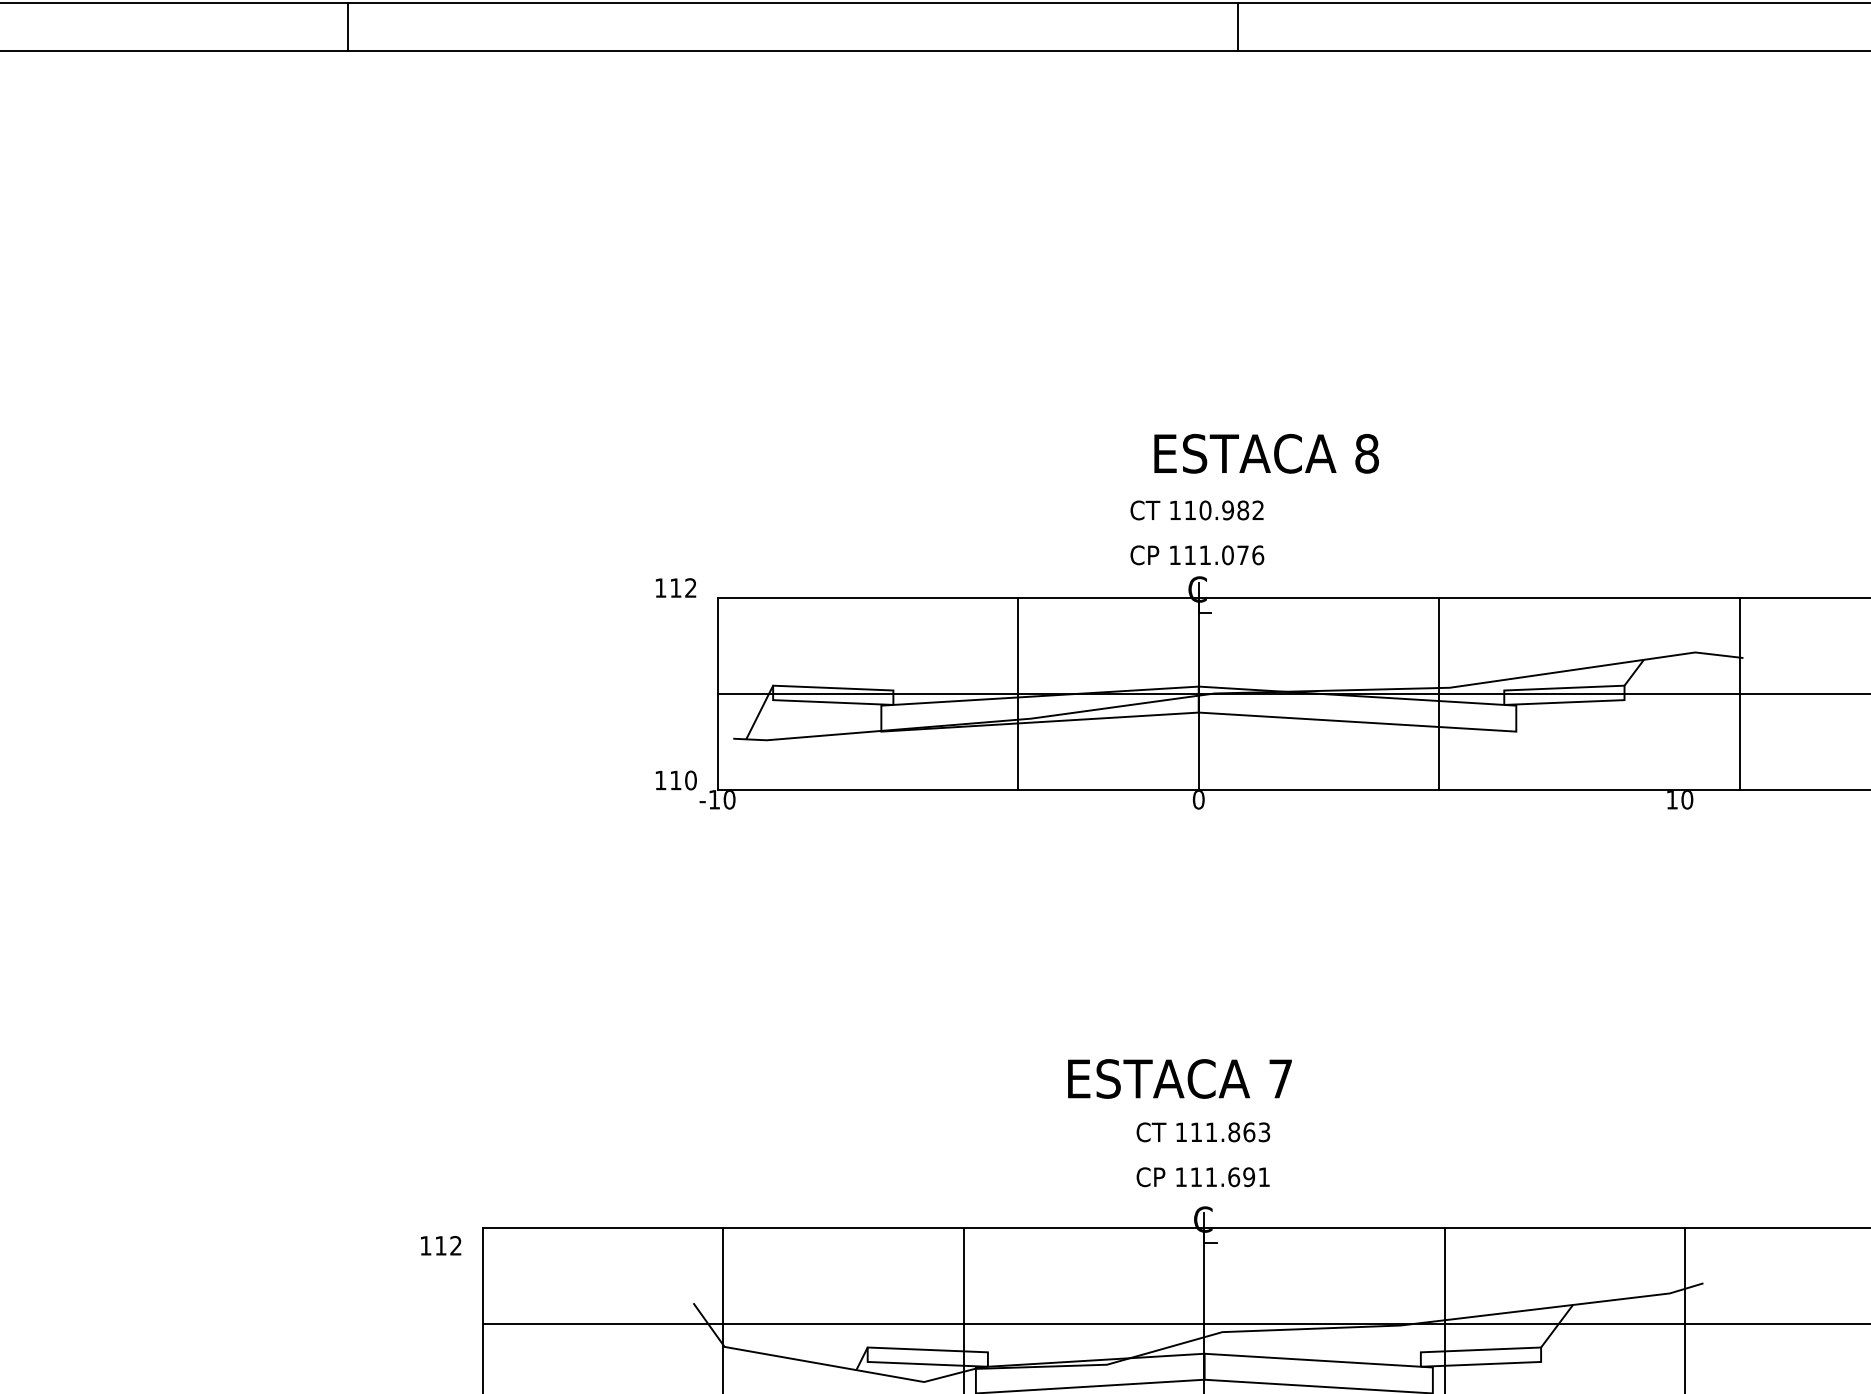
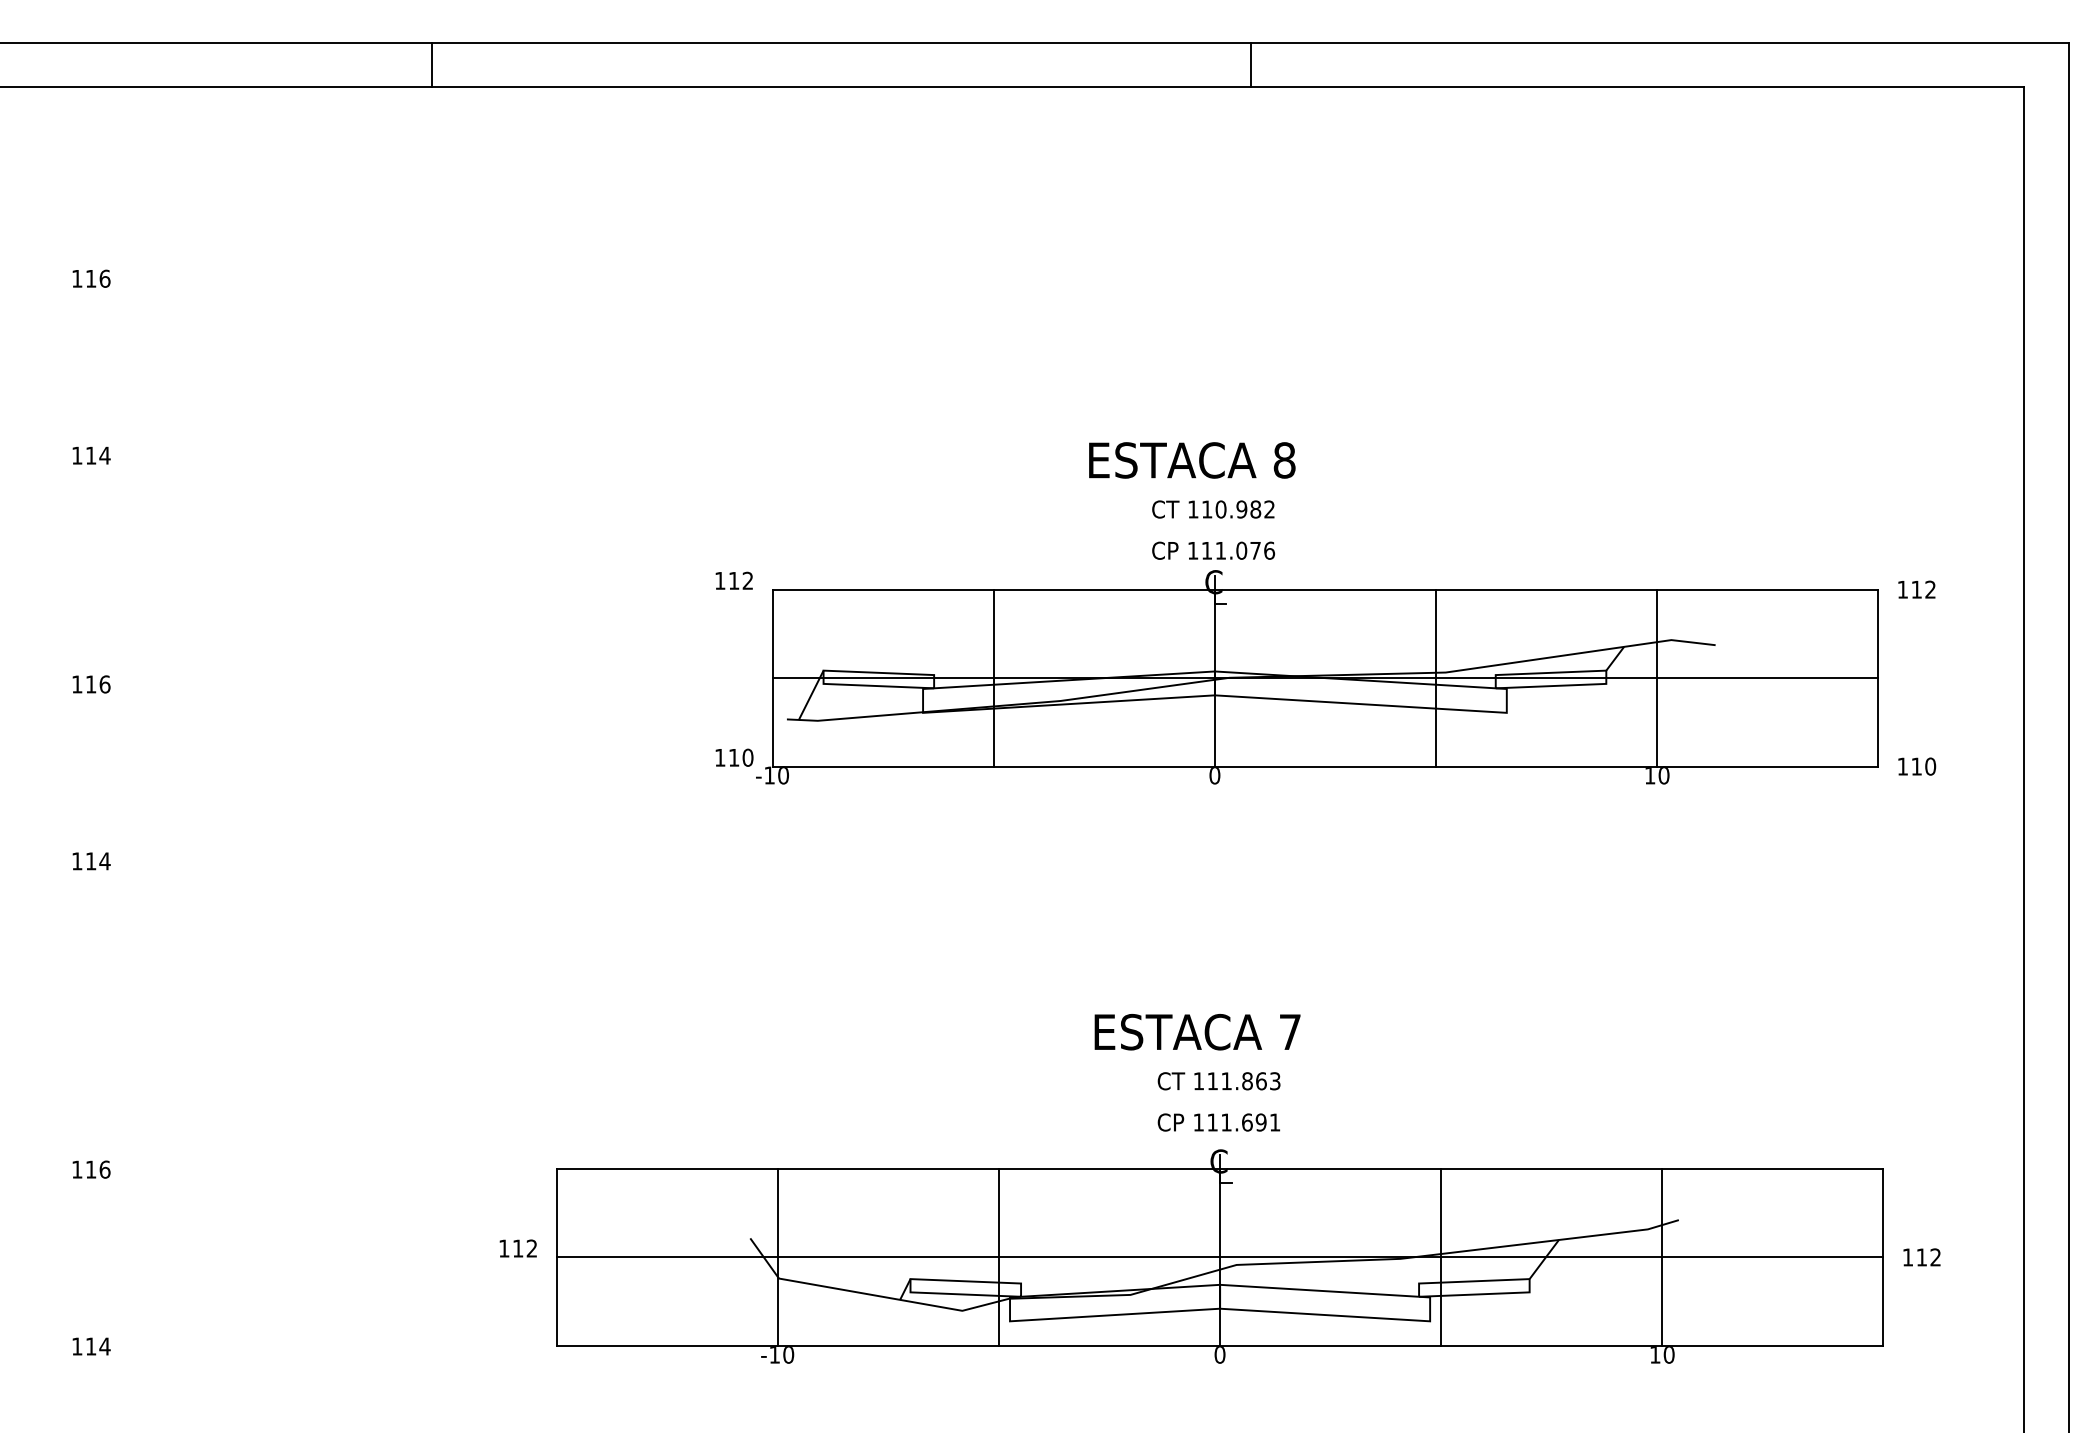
text: (1266, 453) -> (1192, 460), moved
line: (1017, 693) -> (993, 677), moved
line: (1740, 693) -> (1657, 677), moved
text: (440, 1245) -> (517, 1248), moved

